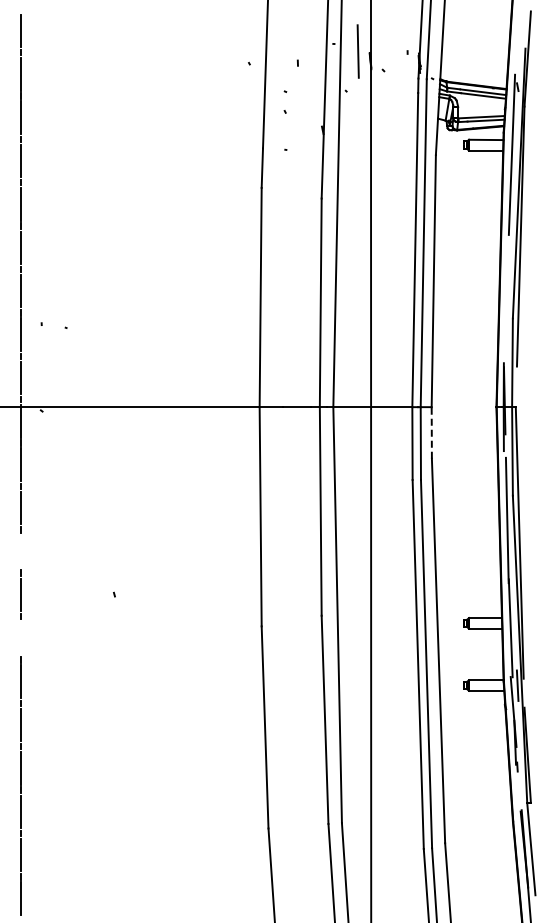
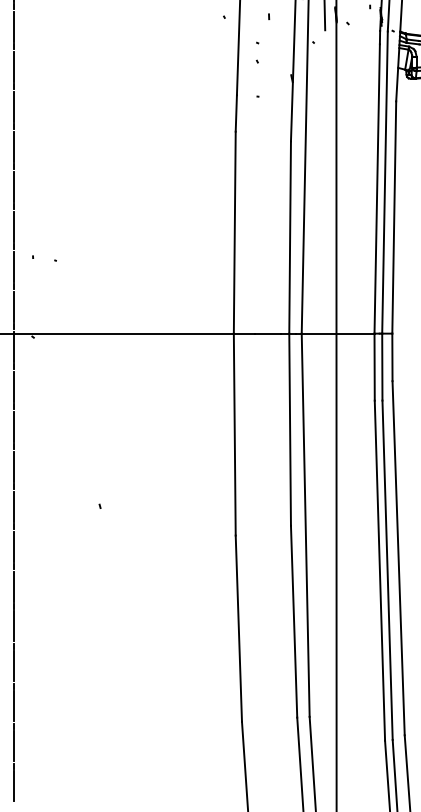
line: (431, 432) -> (392, 356), dashed -> solid
line: (21, 551) -> (14, 466), added
line: (21, 638) -> (14, 546), added

